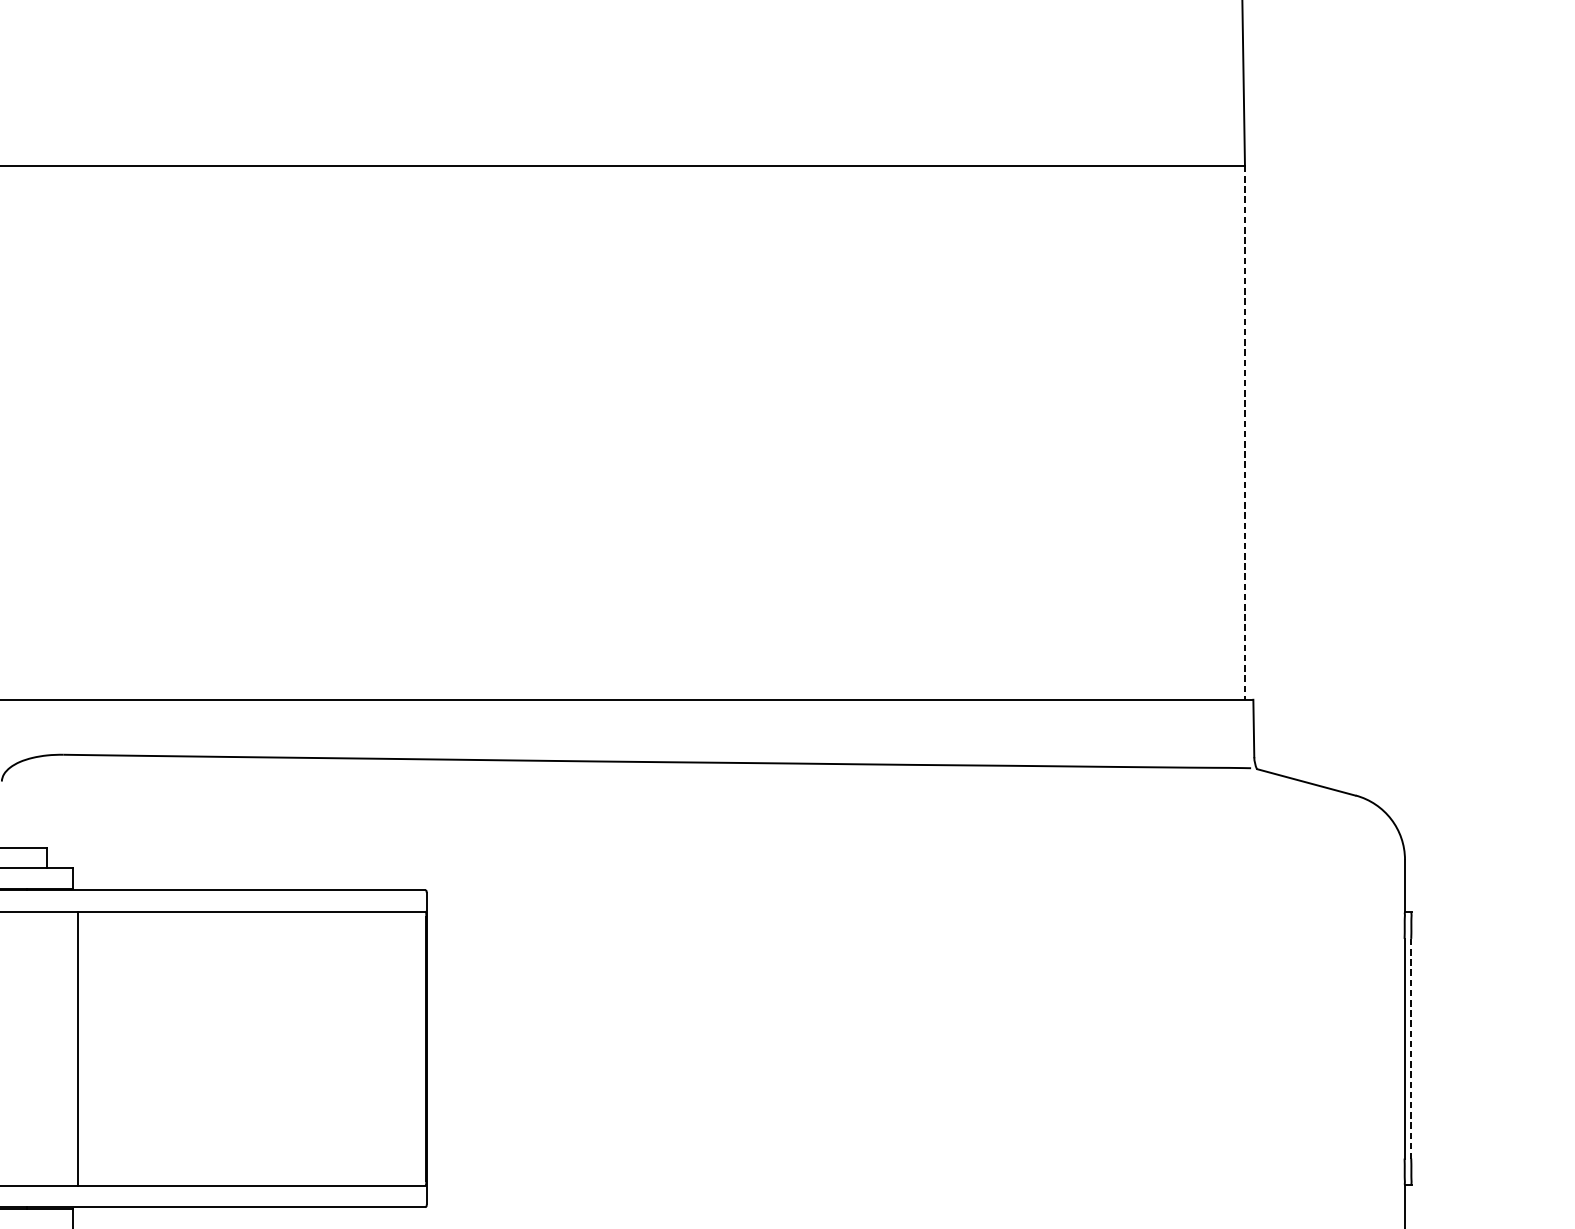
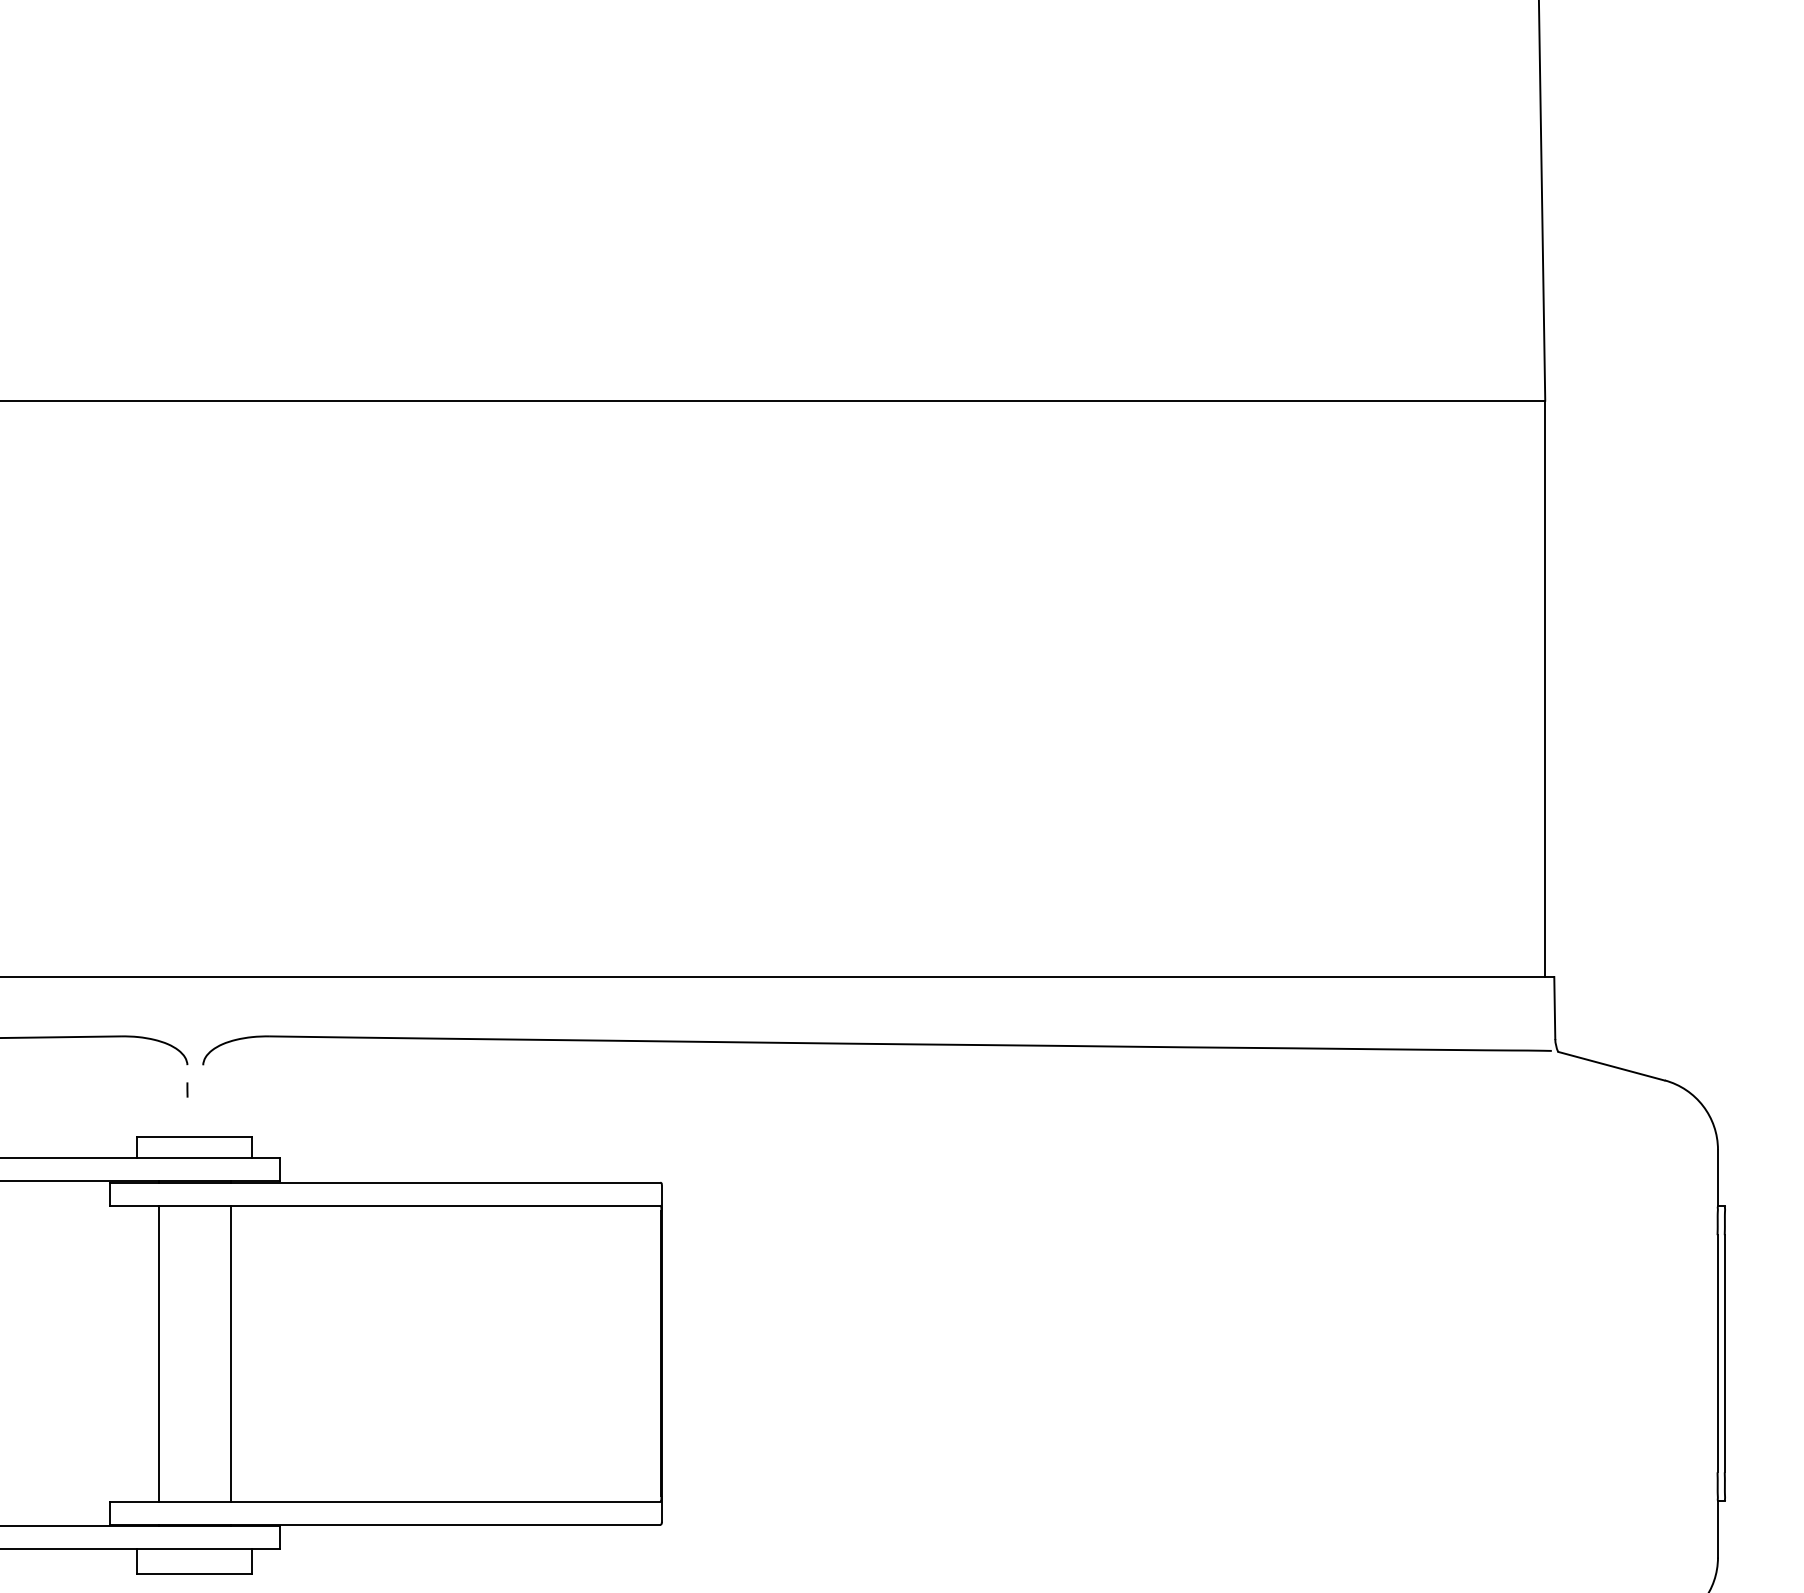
line: (1245, 433) -> (1545, 689), dashed -> solid
line: (78, 1048) -> (230, 1353), moved
line: (1411, 1048) -> (1724, 1353), dashed -> solid

